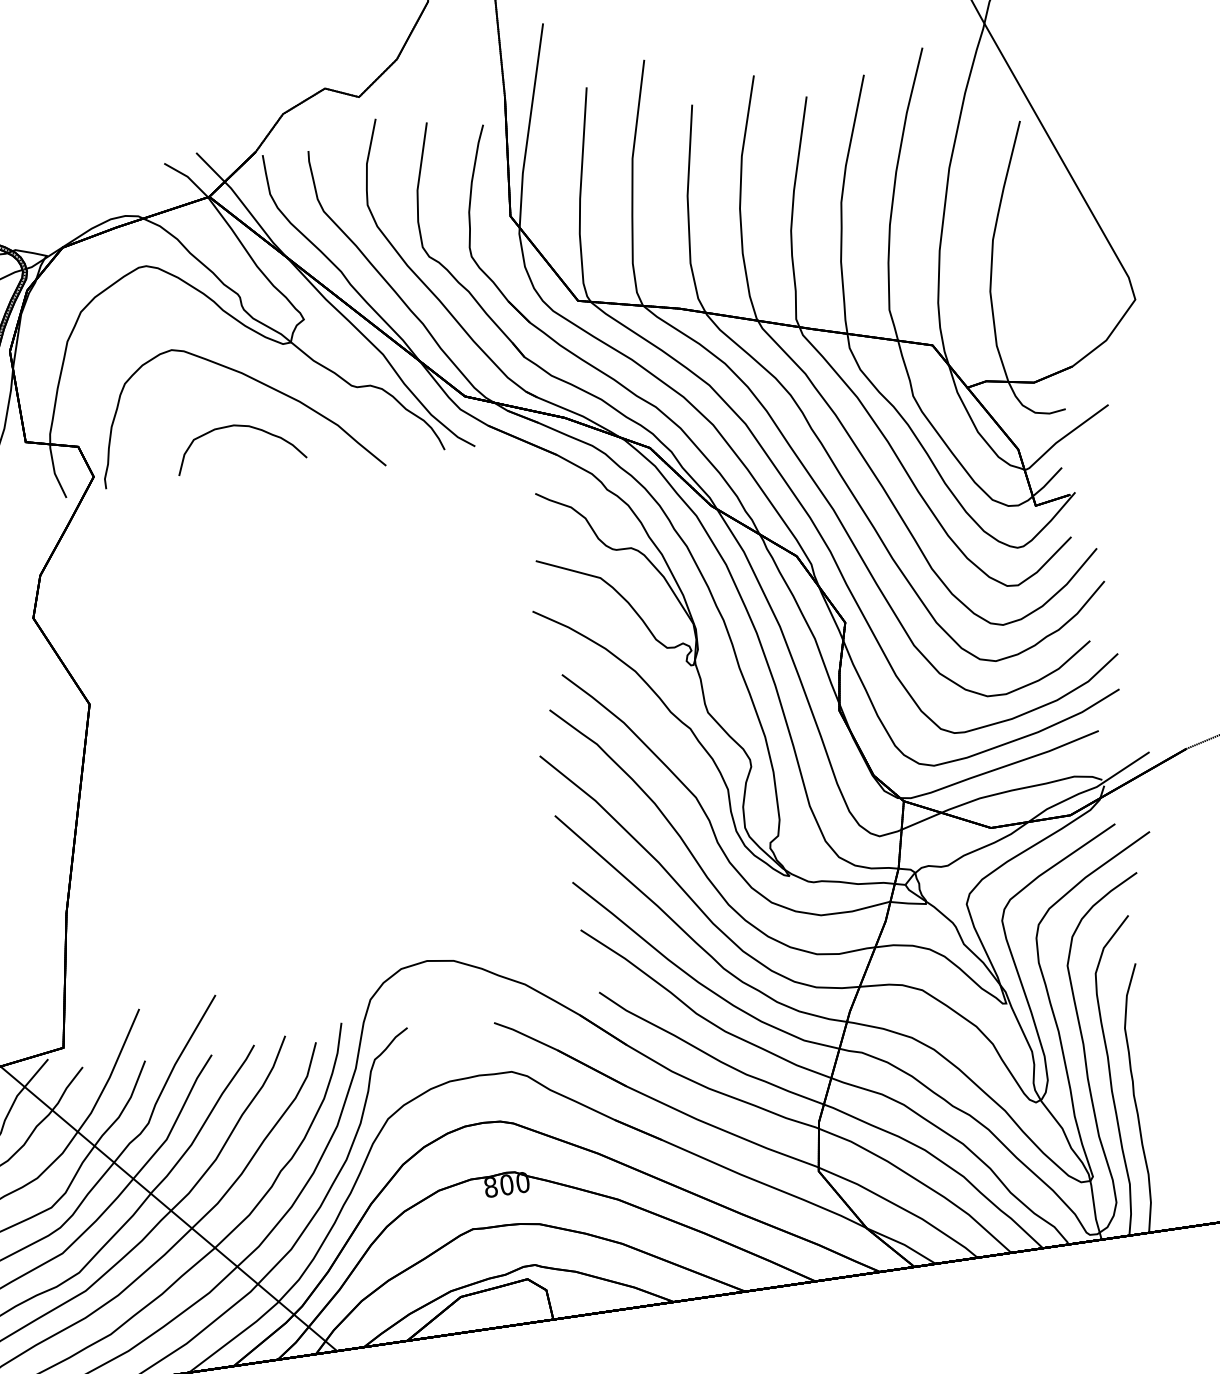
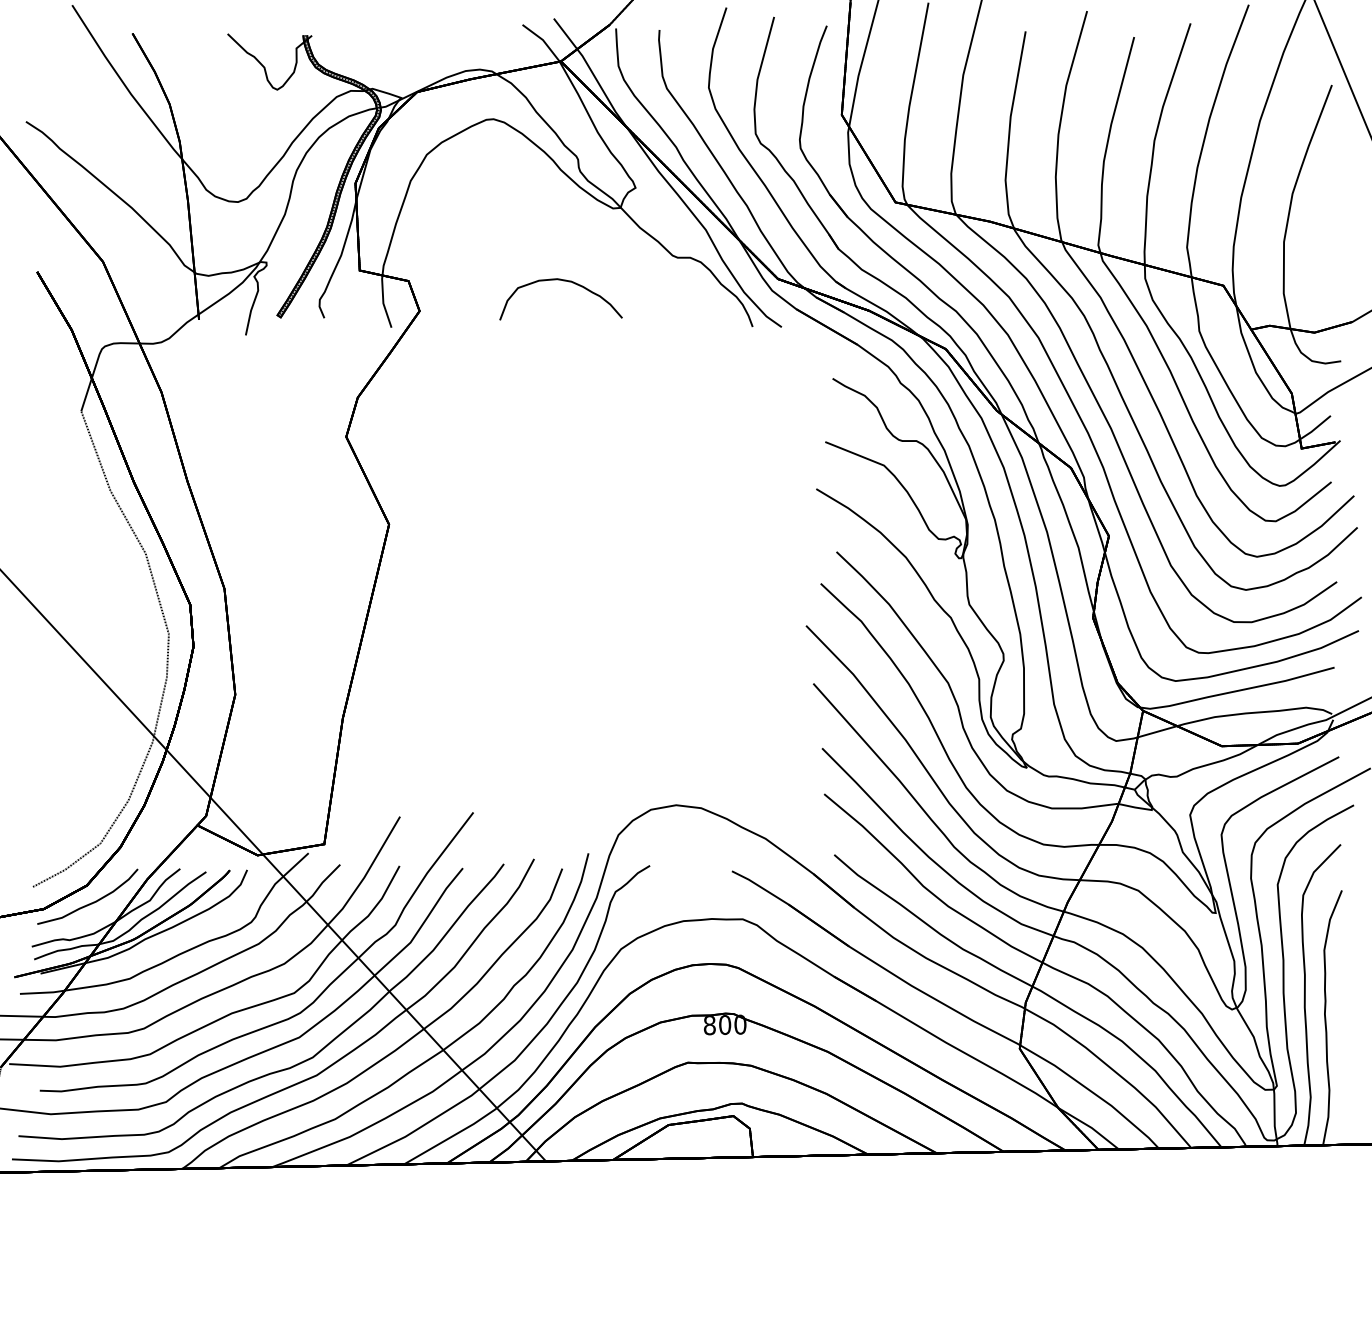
curve: (250, 379) -> (578, 237), removed

